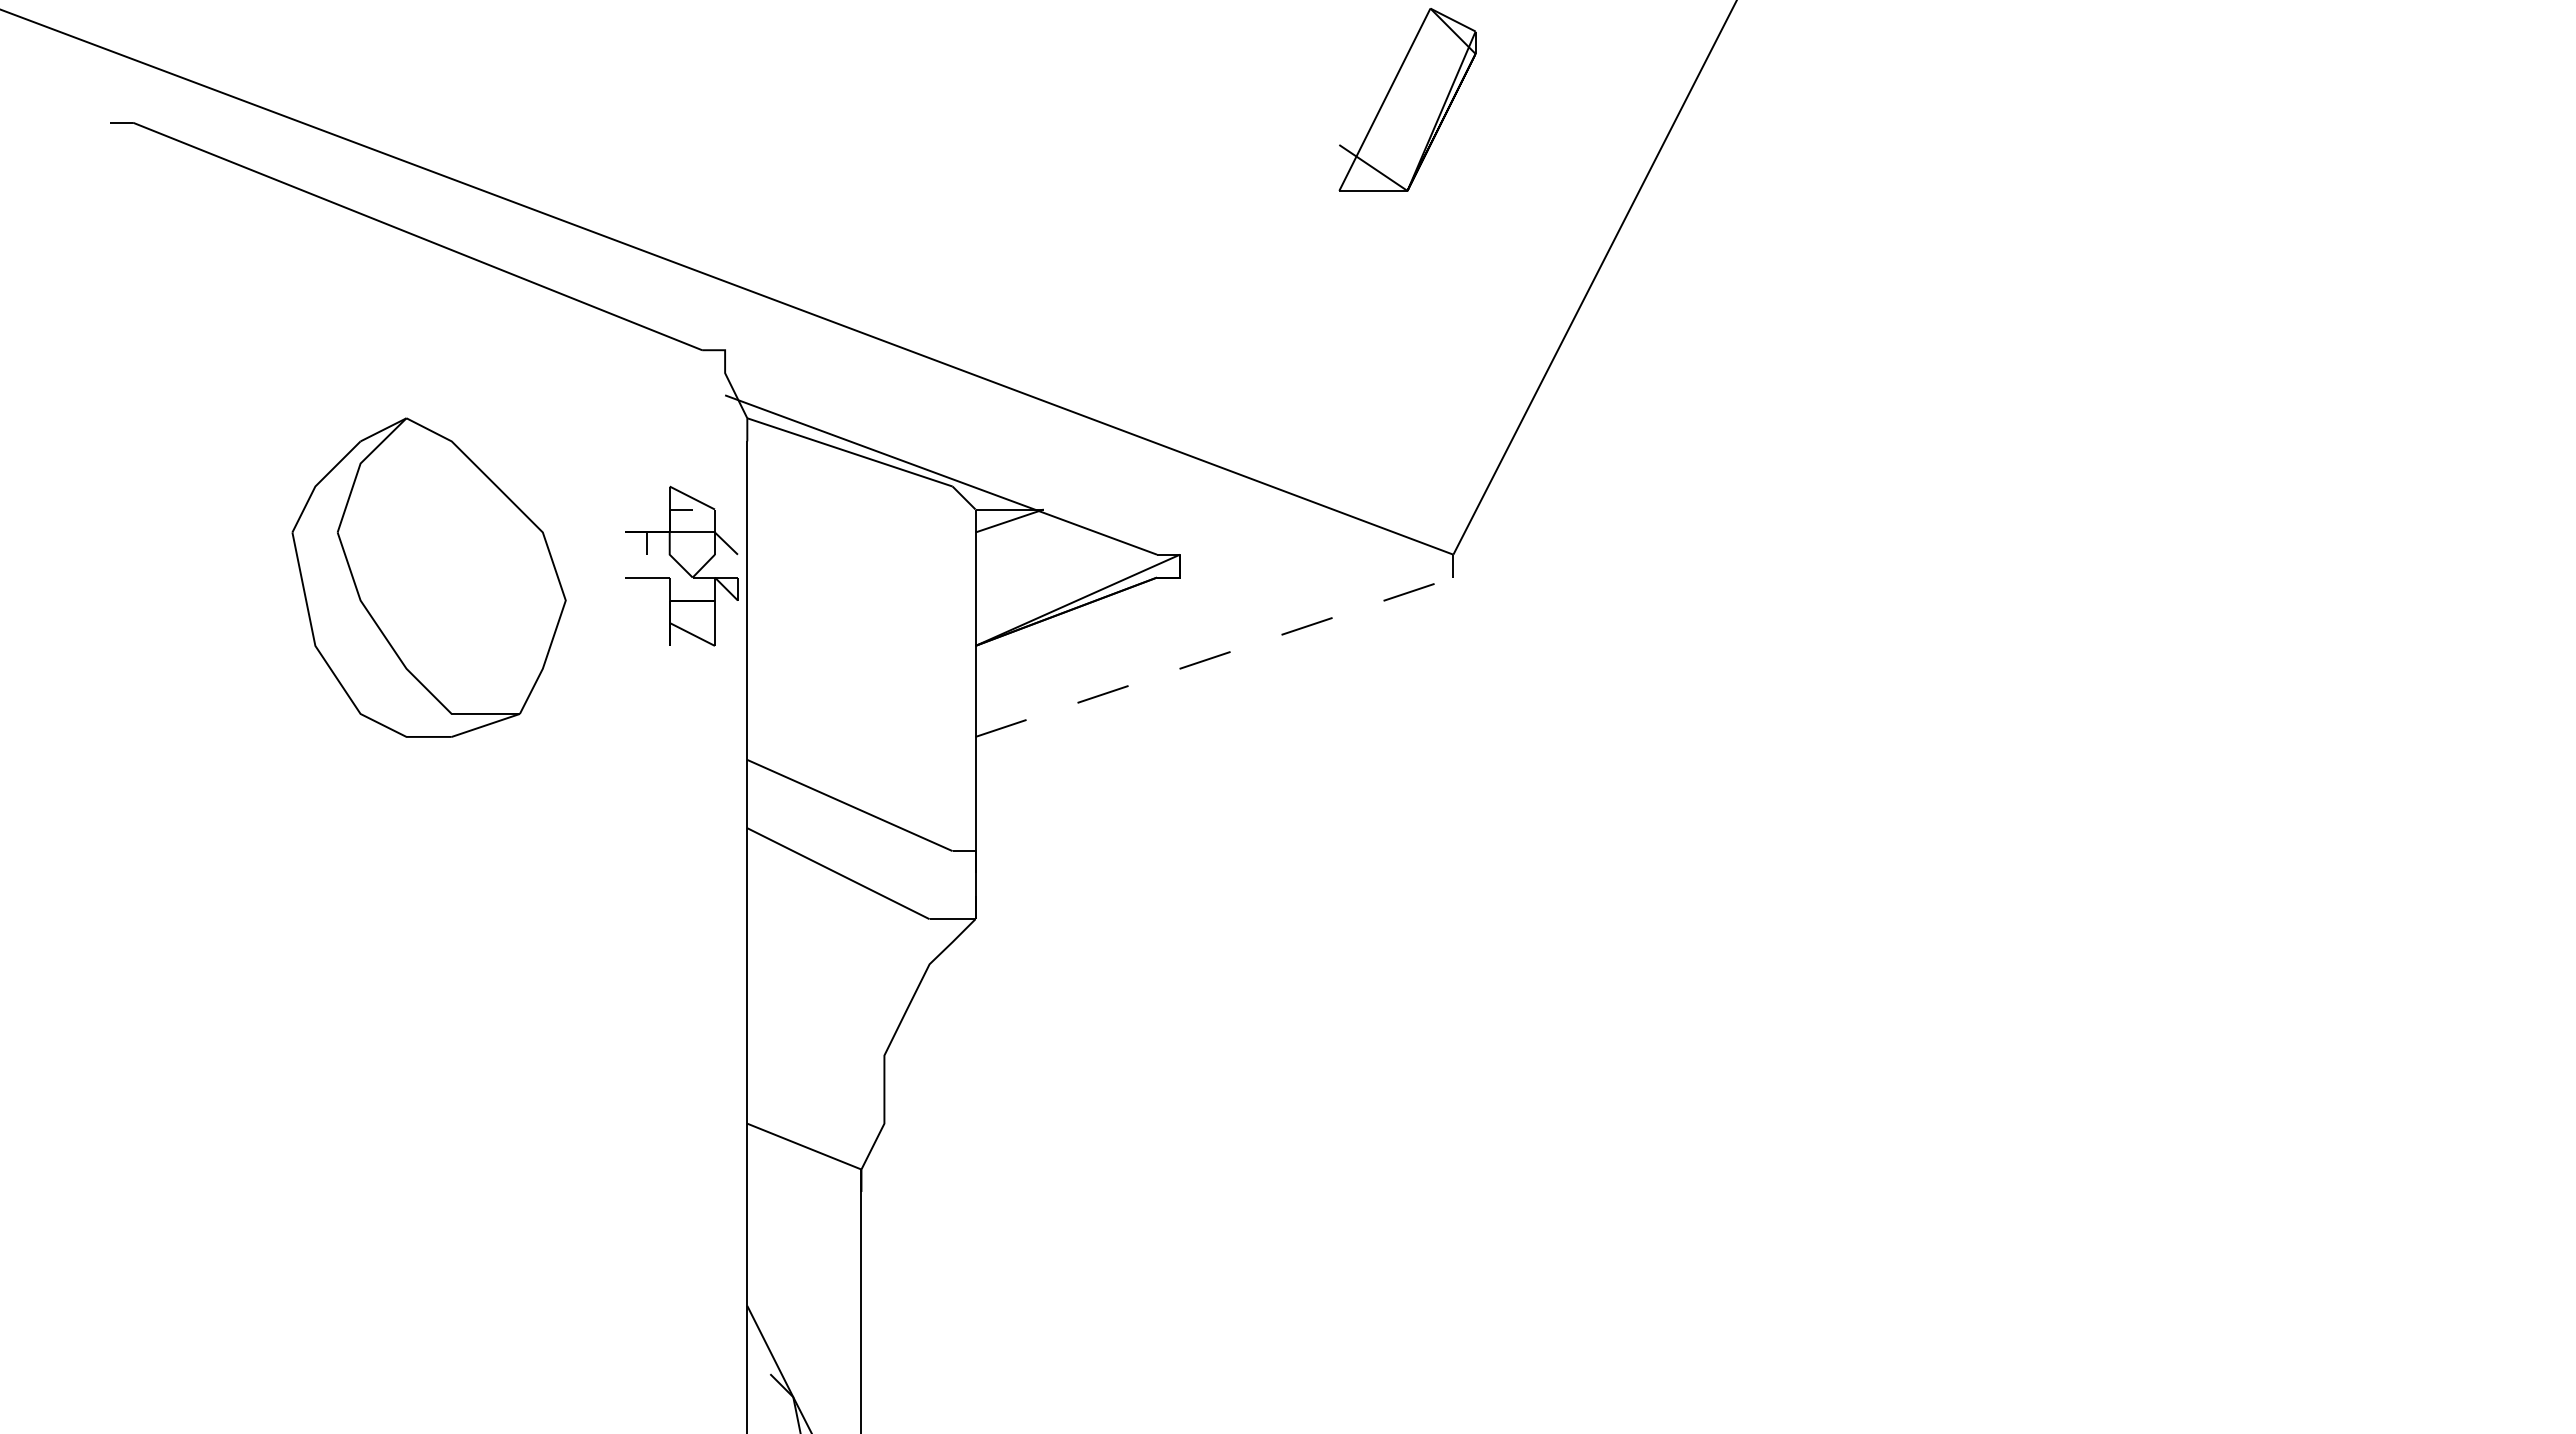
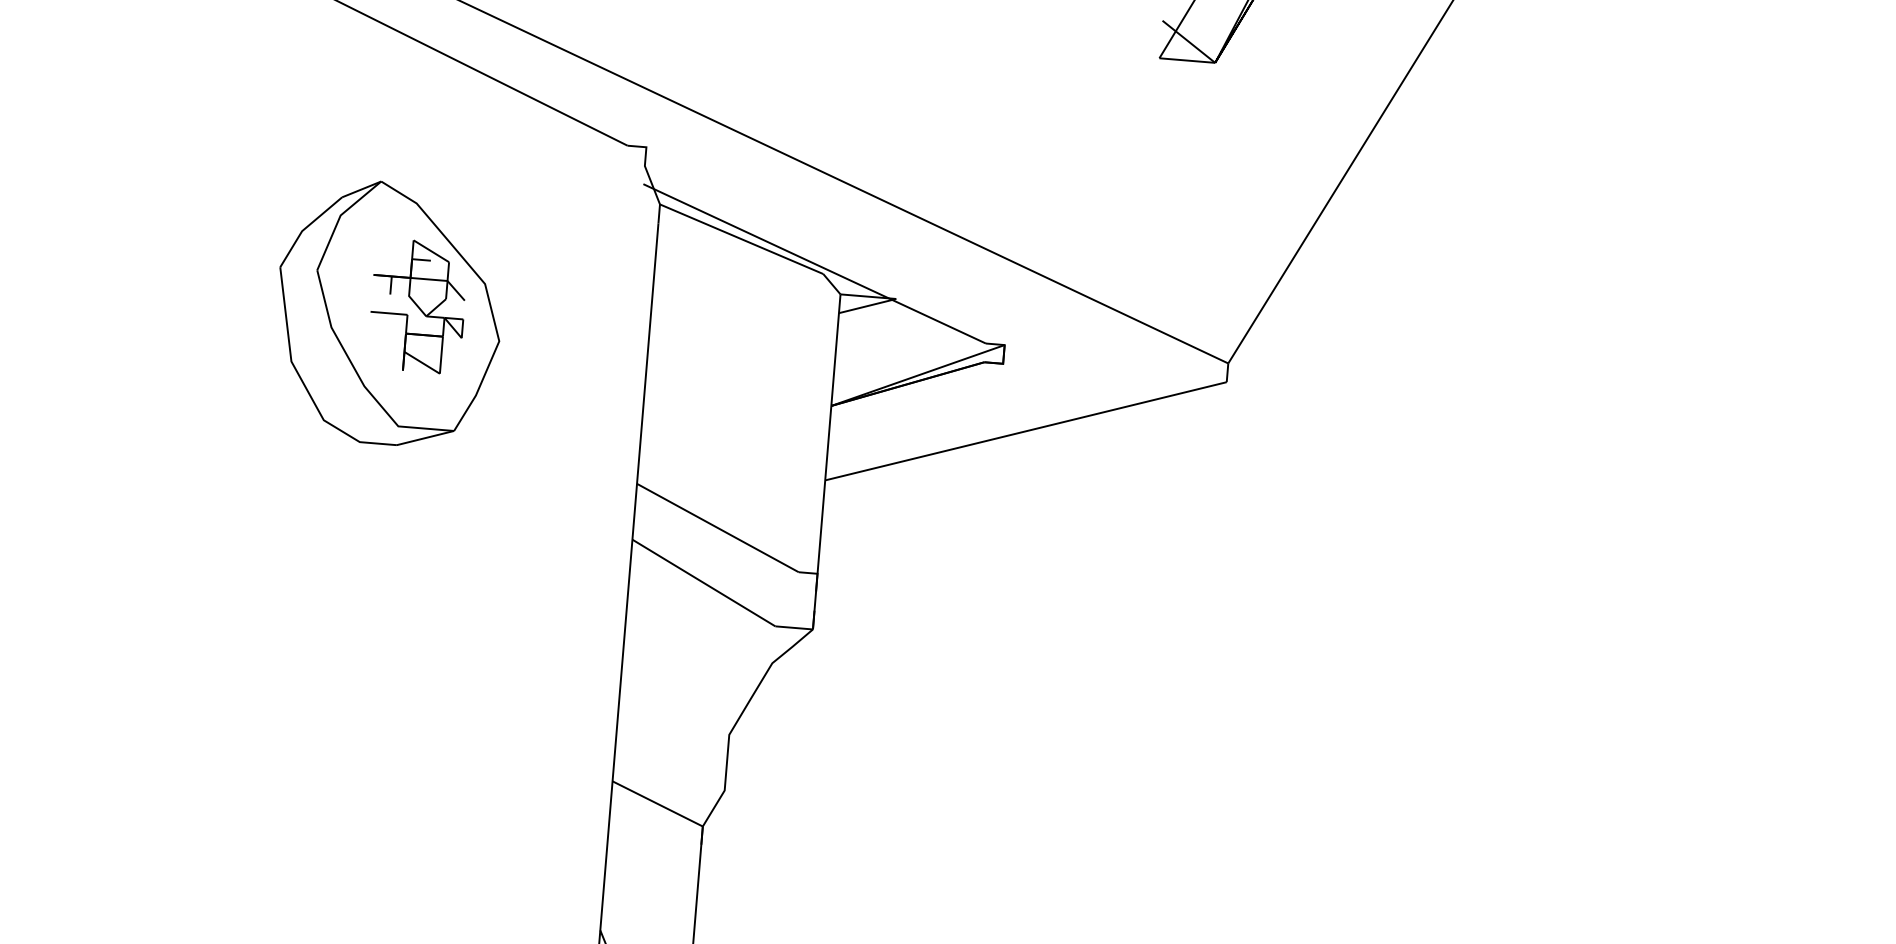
part: (681, 565) -> (417, 305), moved
line: (1214, 657) -> (1025, 431), dashed -> solid

